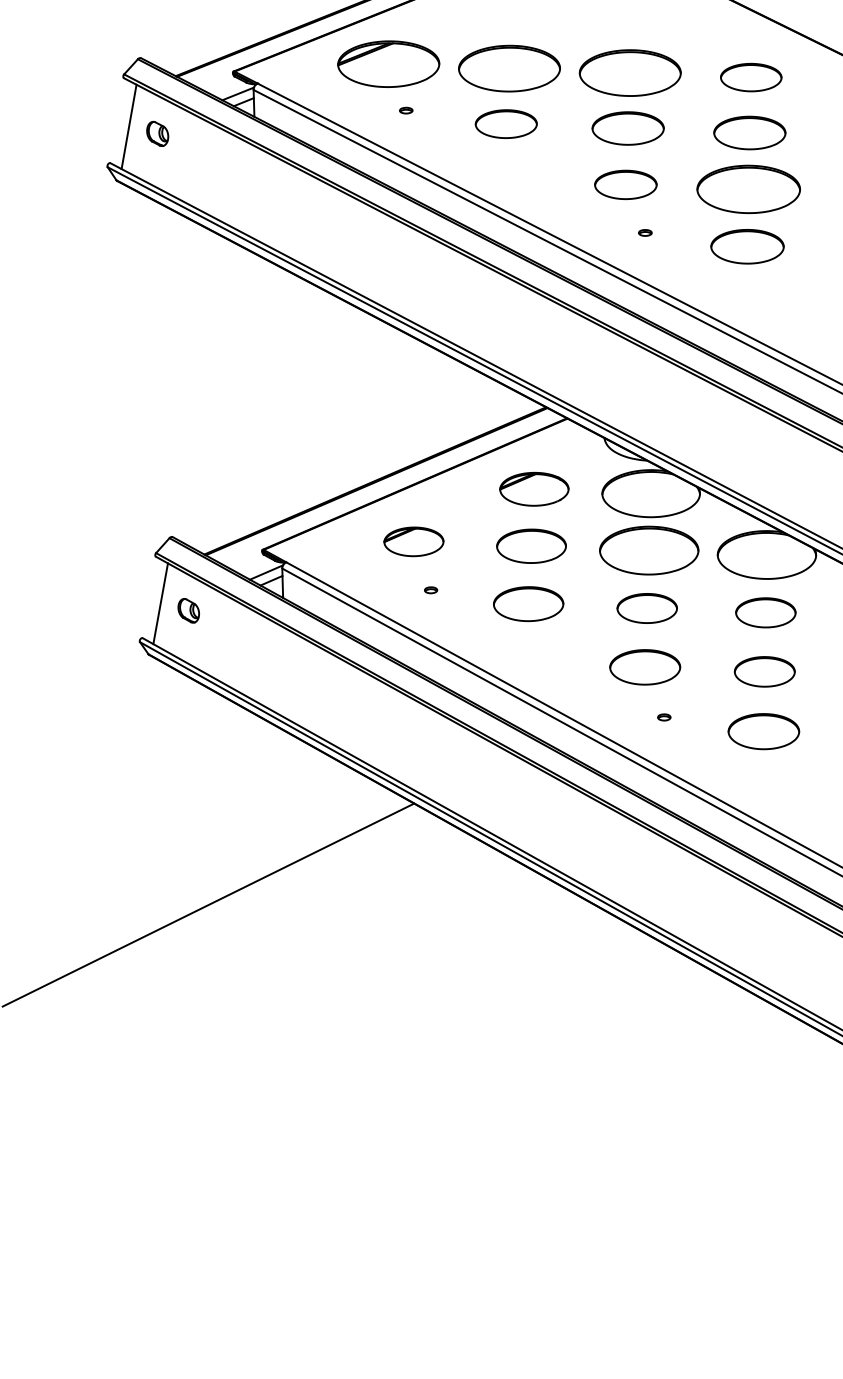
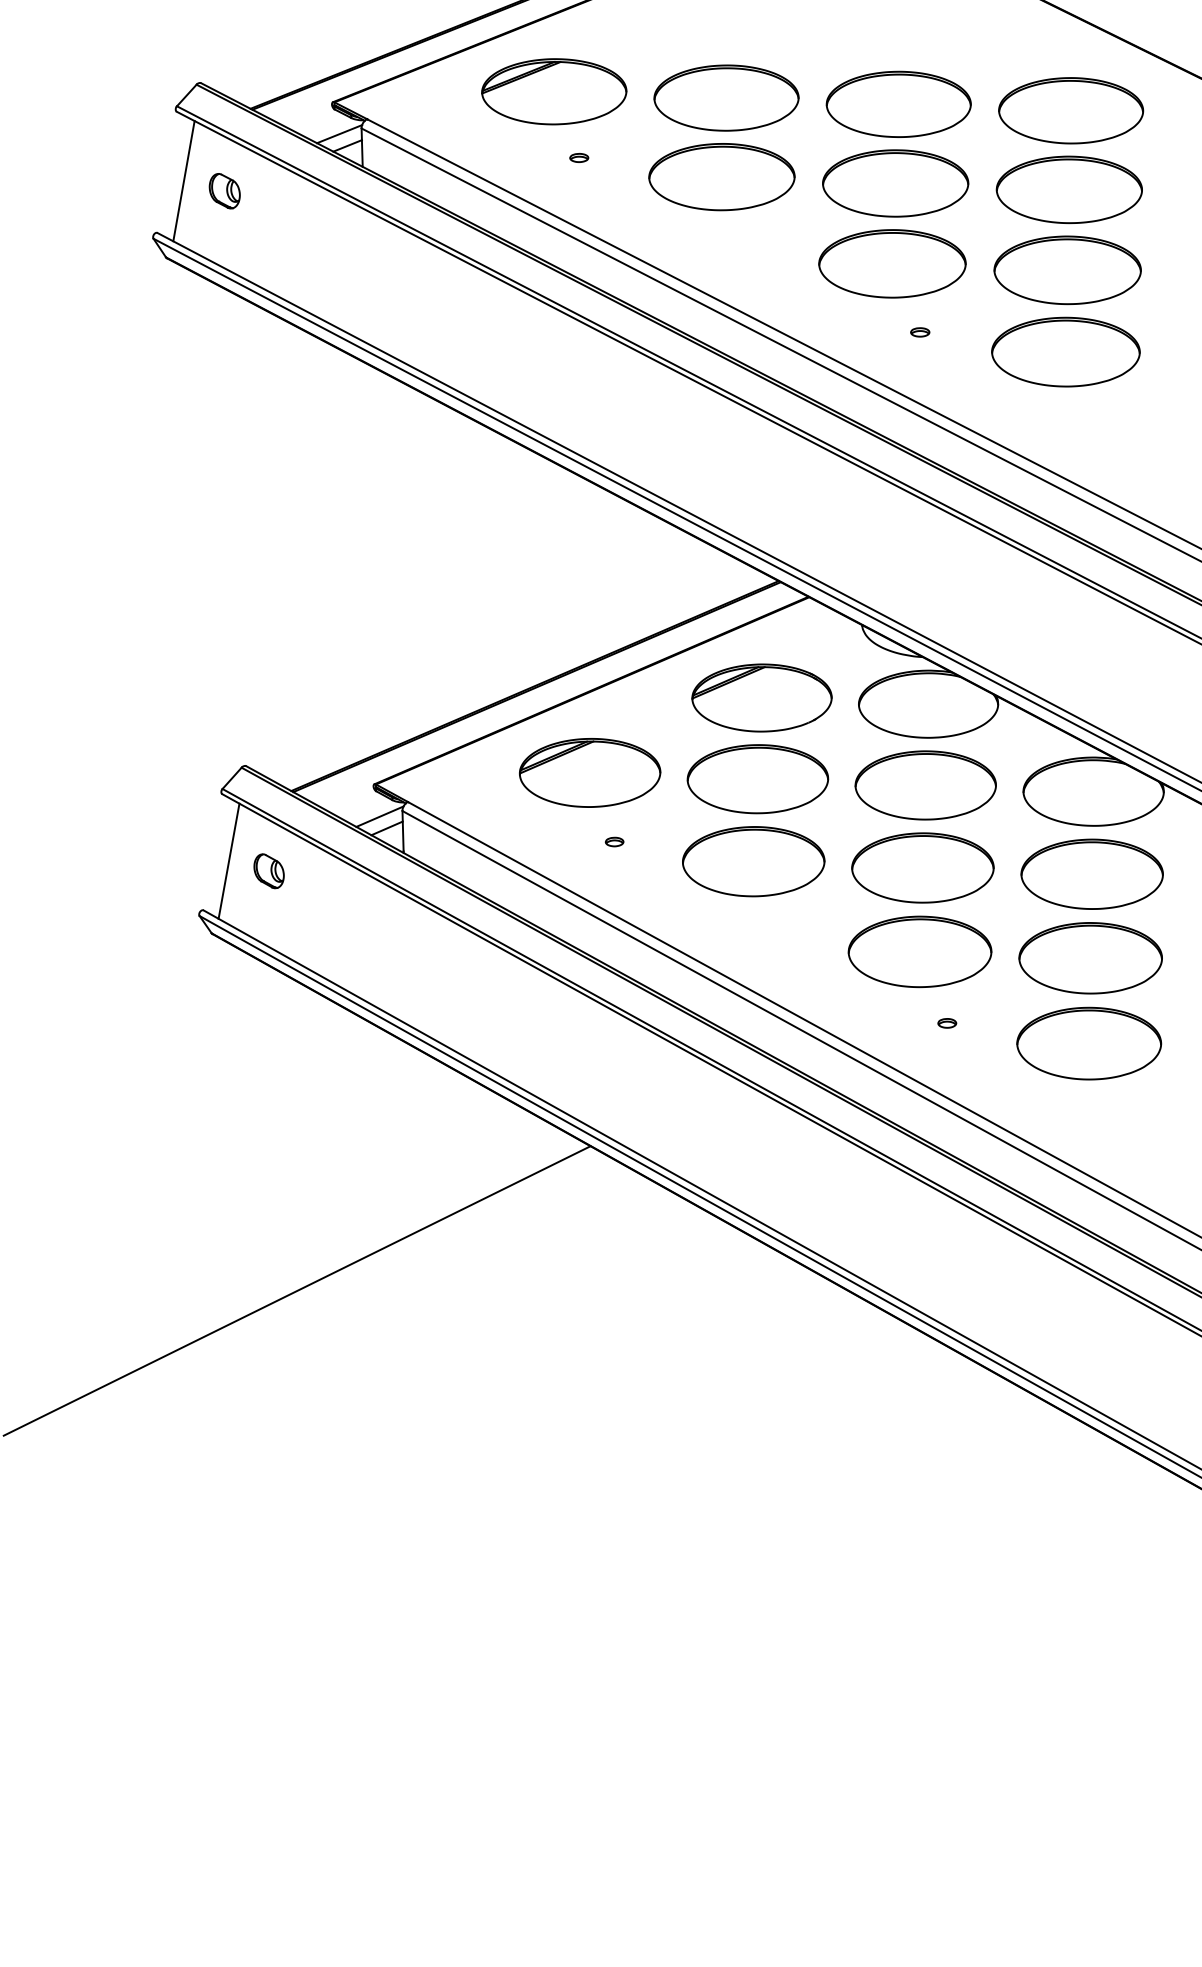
part: (751, 77) -> (1071, 110), size x1.67
part: (505, 124) -> (721, 177), size x1.67
part: (628, 128) -> (895, 183), size x1.43
part: (749, 132) -> (1068, 189), size x1.43
part: (625, 184) -> (892, 263), size x1.67
part: (747, 246) -> (1065, 351), size x1.43
part: (534, 488) -> (761, 697), size x1.43
part: (414, 541) -> (590, 772), size x1.67
part: (531, 546) -> (757, 779), size x1.43
part: (528, 603) -> (753, 861), size x1.43
part: (646, 608) -> (922, 867), size x1.67
part: (765, 612) -> (1091, 873), size x1.67
part: (644, 667) -> (919, 951), size x1.43
part: (764, 671) -> (1090, 958), size x1.67
part: (764, 731) -> (1089, 1043), size x1.43

